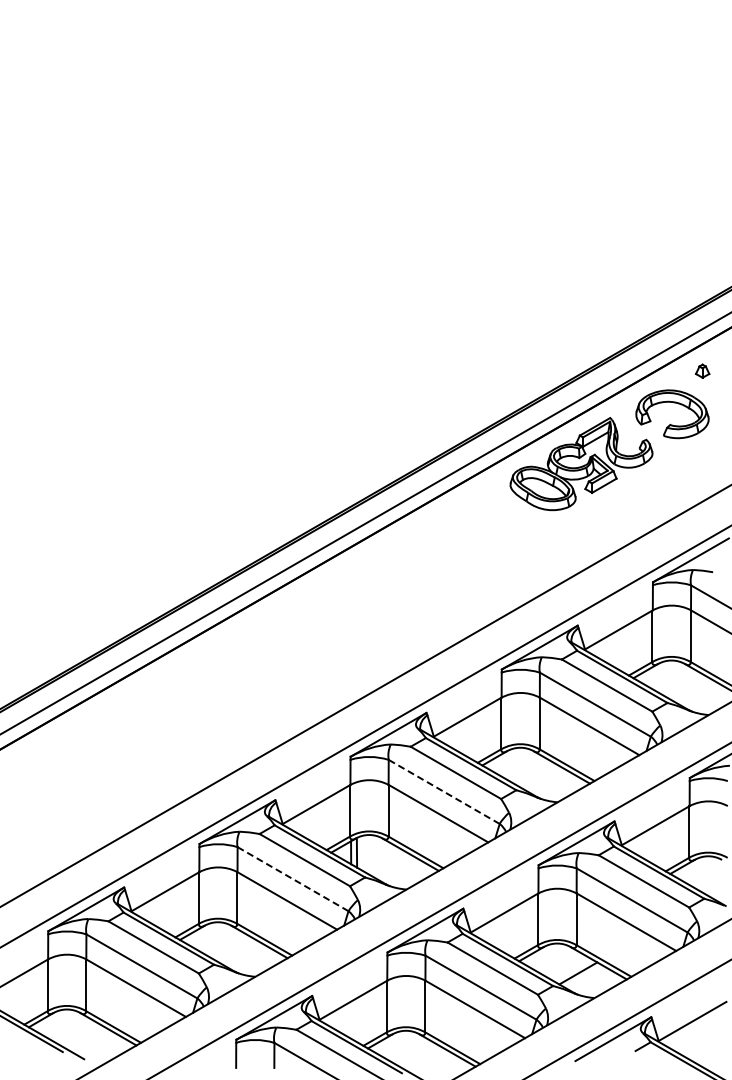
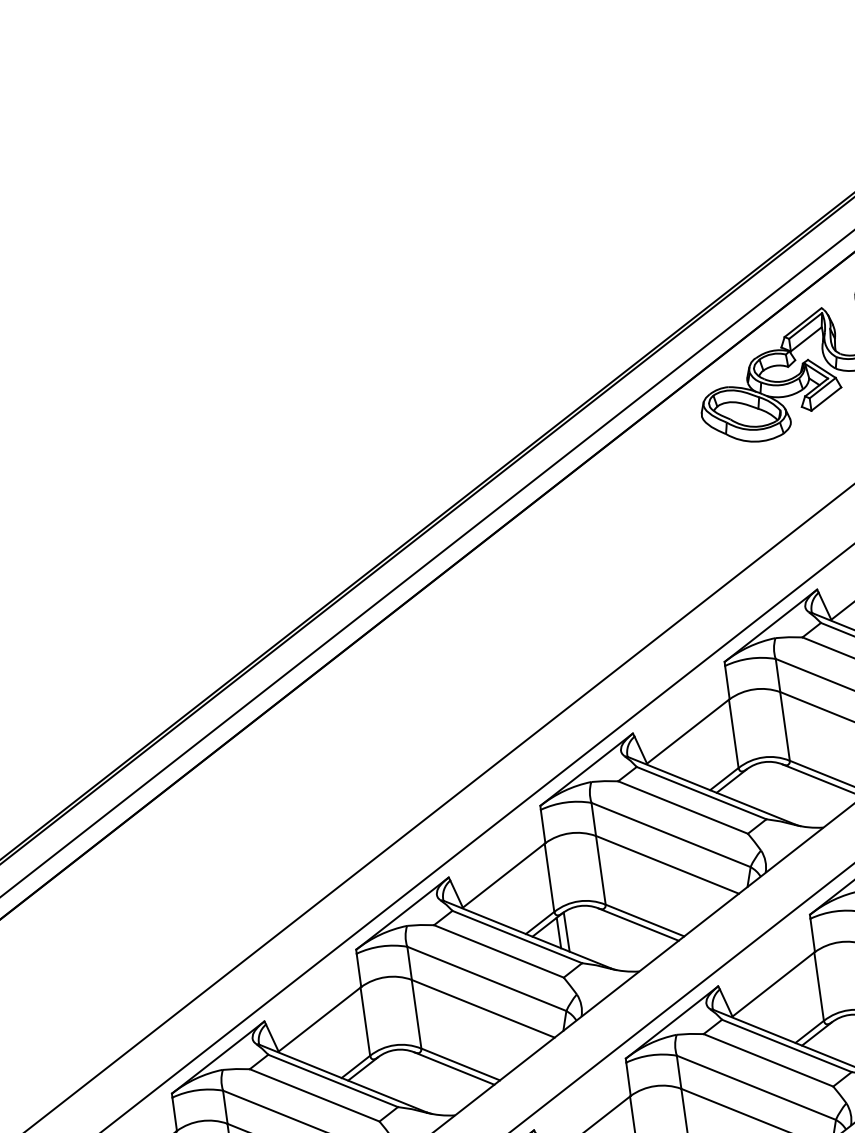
line: (443, 791) -> (670, 834), dashed -> solid
line: (292, 878) -> (485, 978), dashed -> solid

